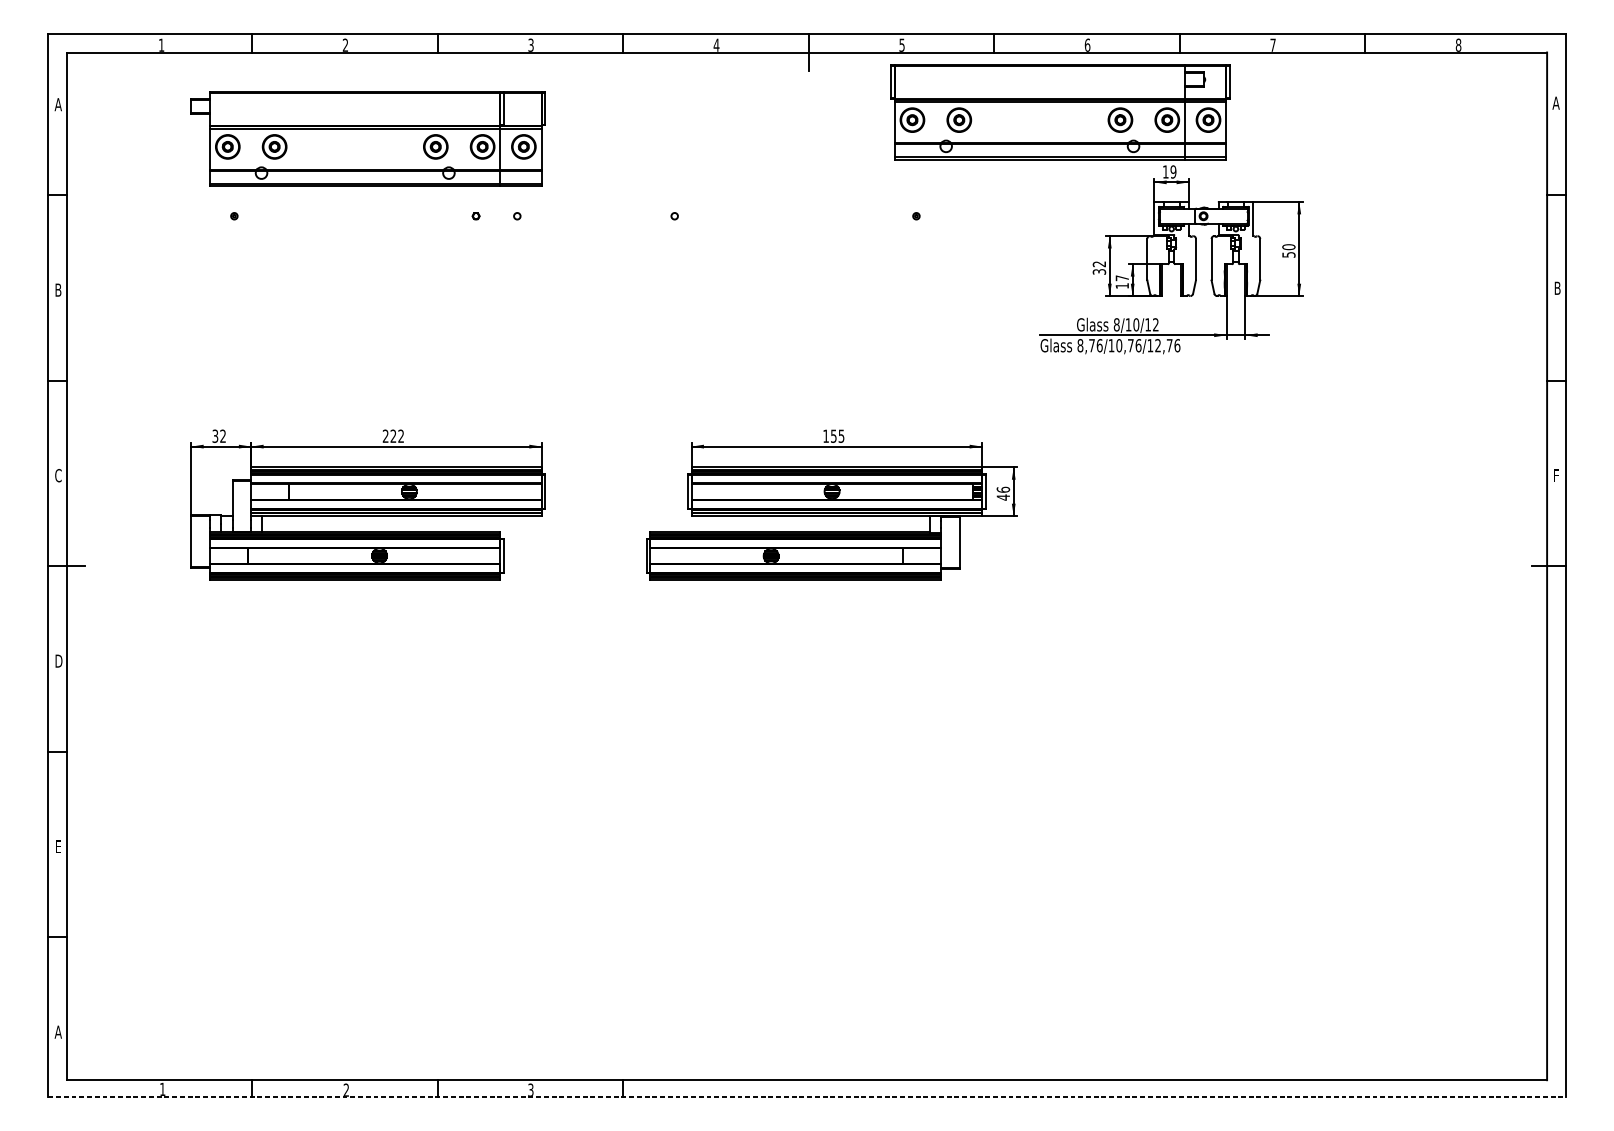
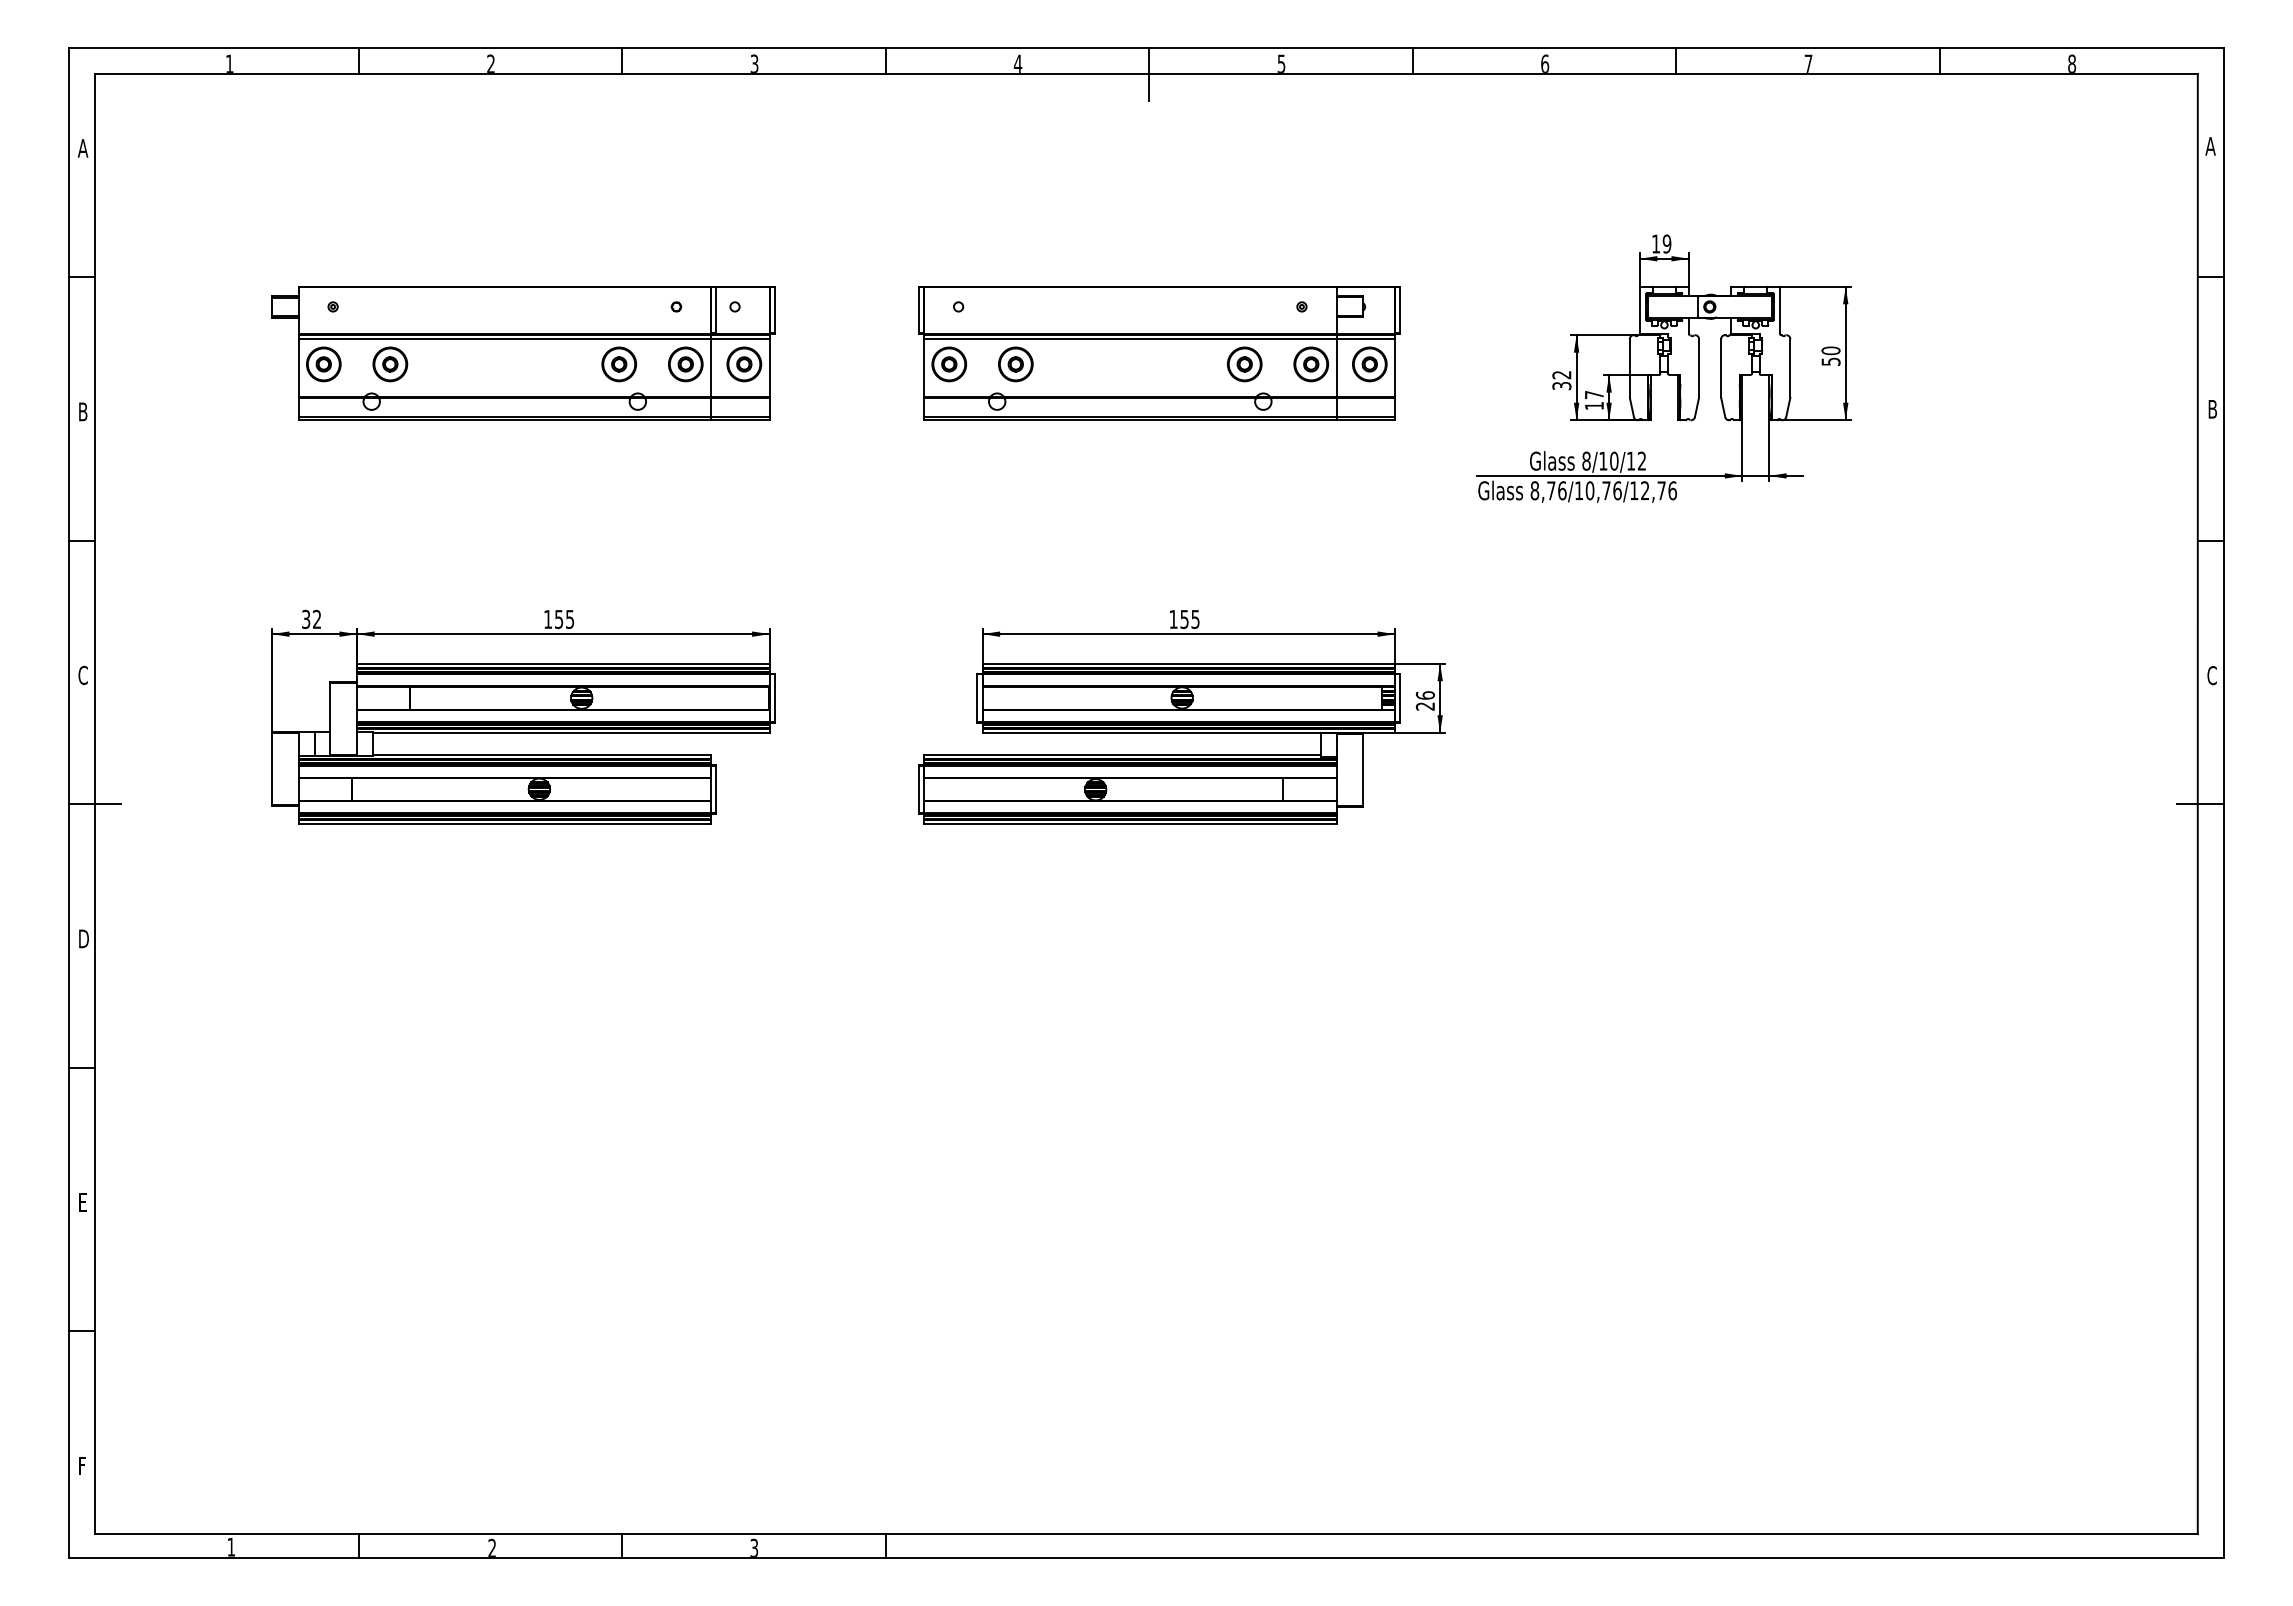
part: (1060, 112) -> (1159, 353), moved
part: (368, 139) -> (523, 353), moved
text: (393, 436) -> (559, 619), 222 -> 155
text: (1556, 475) -> (2211, 675), F -> C
text: (1002, 497) -> (1424, 706), 46 -> 26
text: (57, 1031) -> (82, 1465), A -> F
line: (807, 1096) -> (1146, 1557), dashed -> solid

